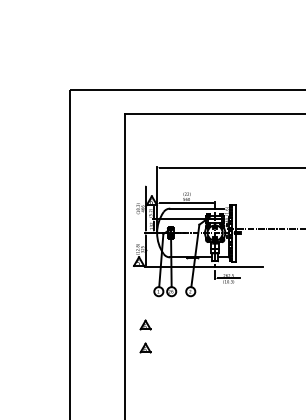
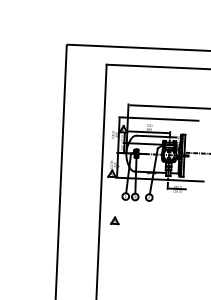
line: (198, 184) -> (158, 118), added
part: (145, 347) -> (114, 237), removed

